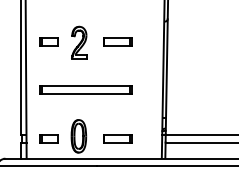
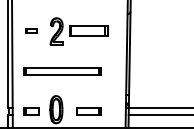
part: (48, 41) -> (31, 30), size x0.7
part: (117, 41) -> (88, 30), size x1.6

